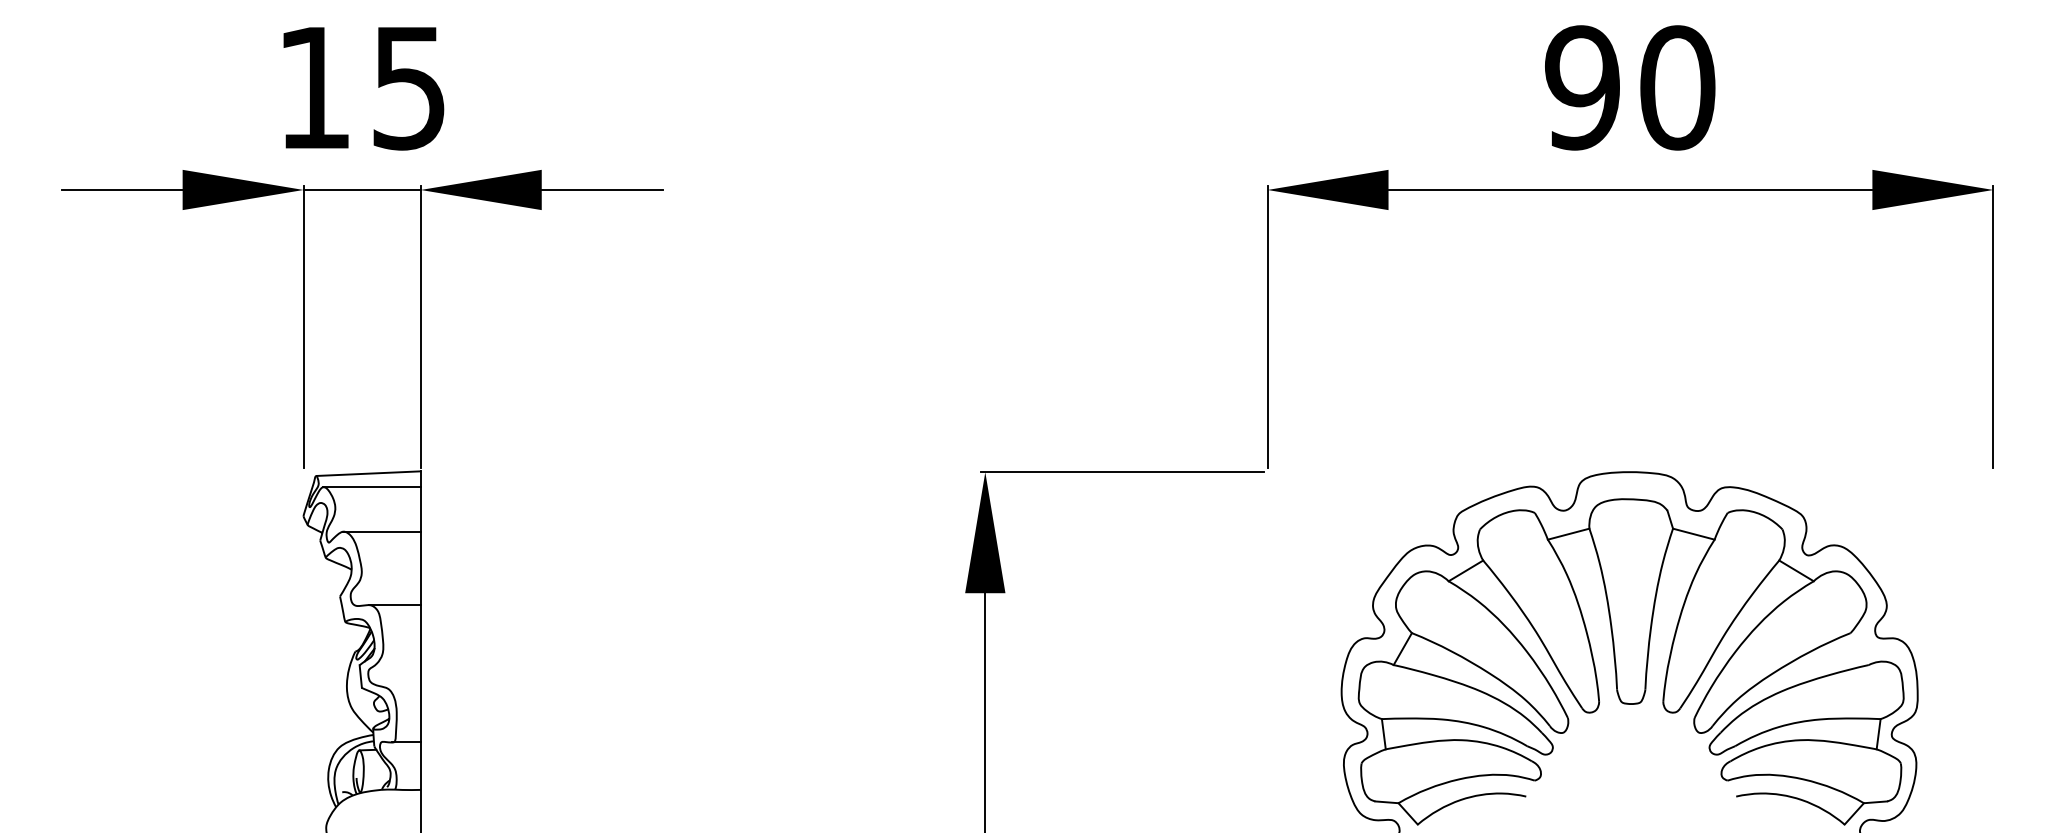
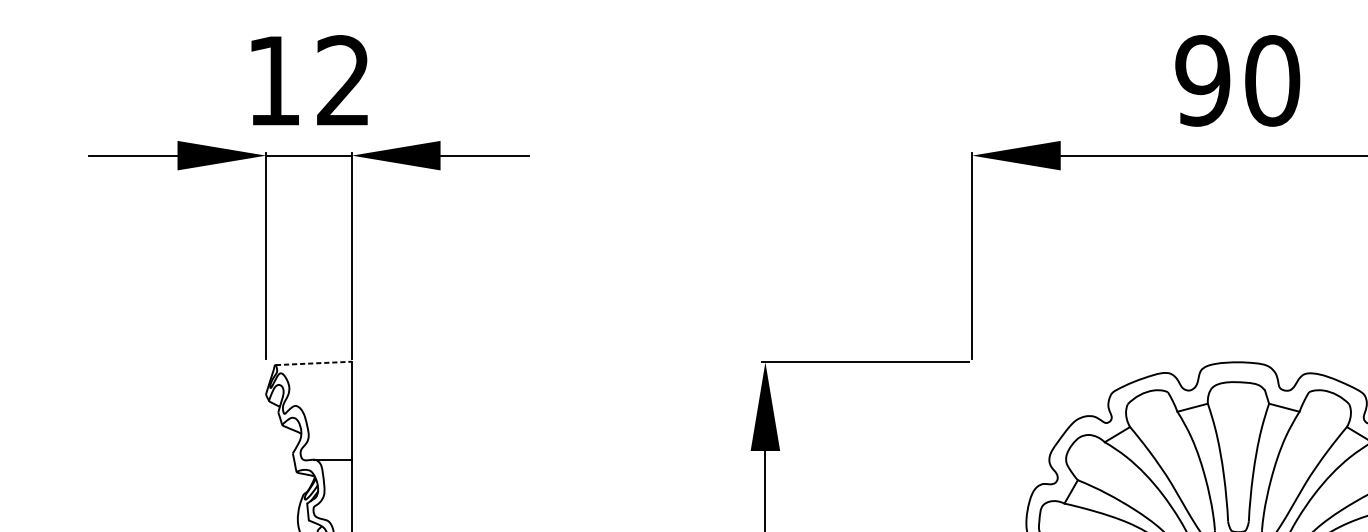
text: (408, 87) -> (342, 80), 15 -> 12
line: (368, 473) -> (313, 363), solid -> dashed
line: (371, 487) -> (315, 373), removed
line: (381, 531) -> (323, 405), removed

